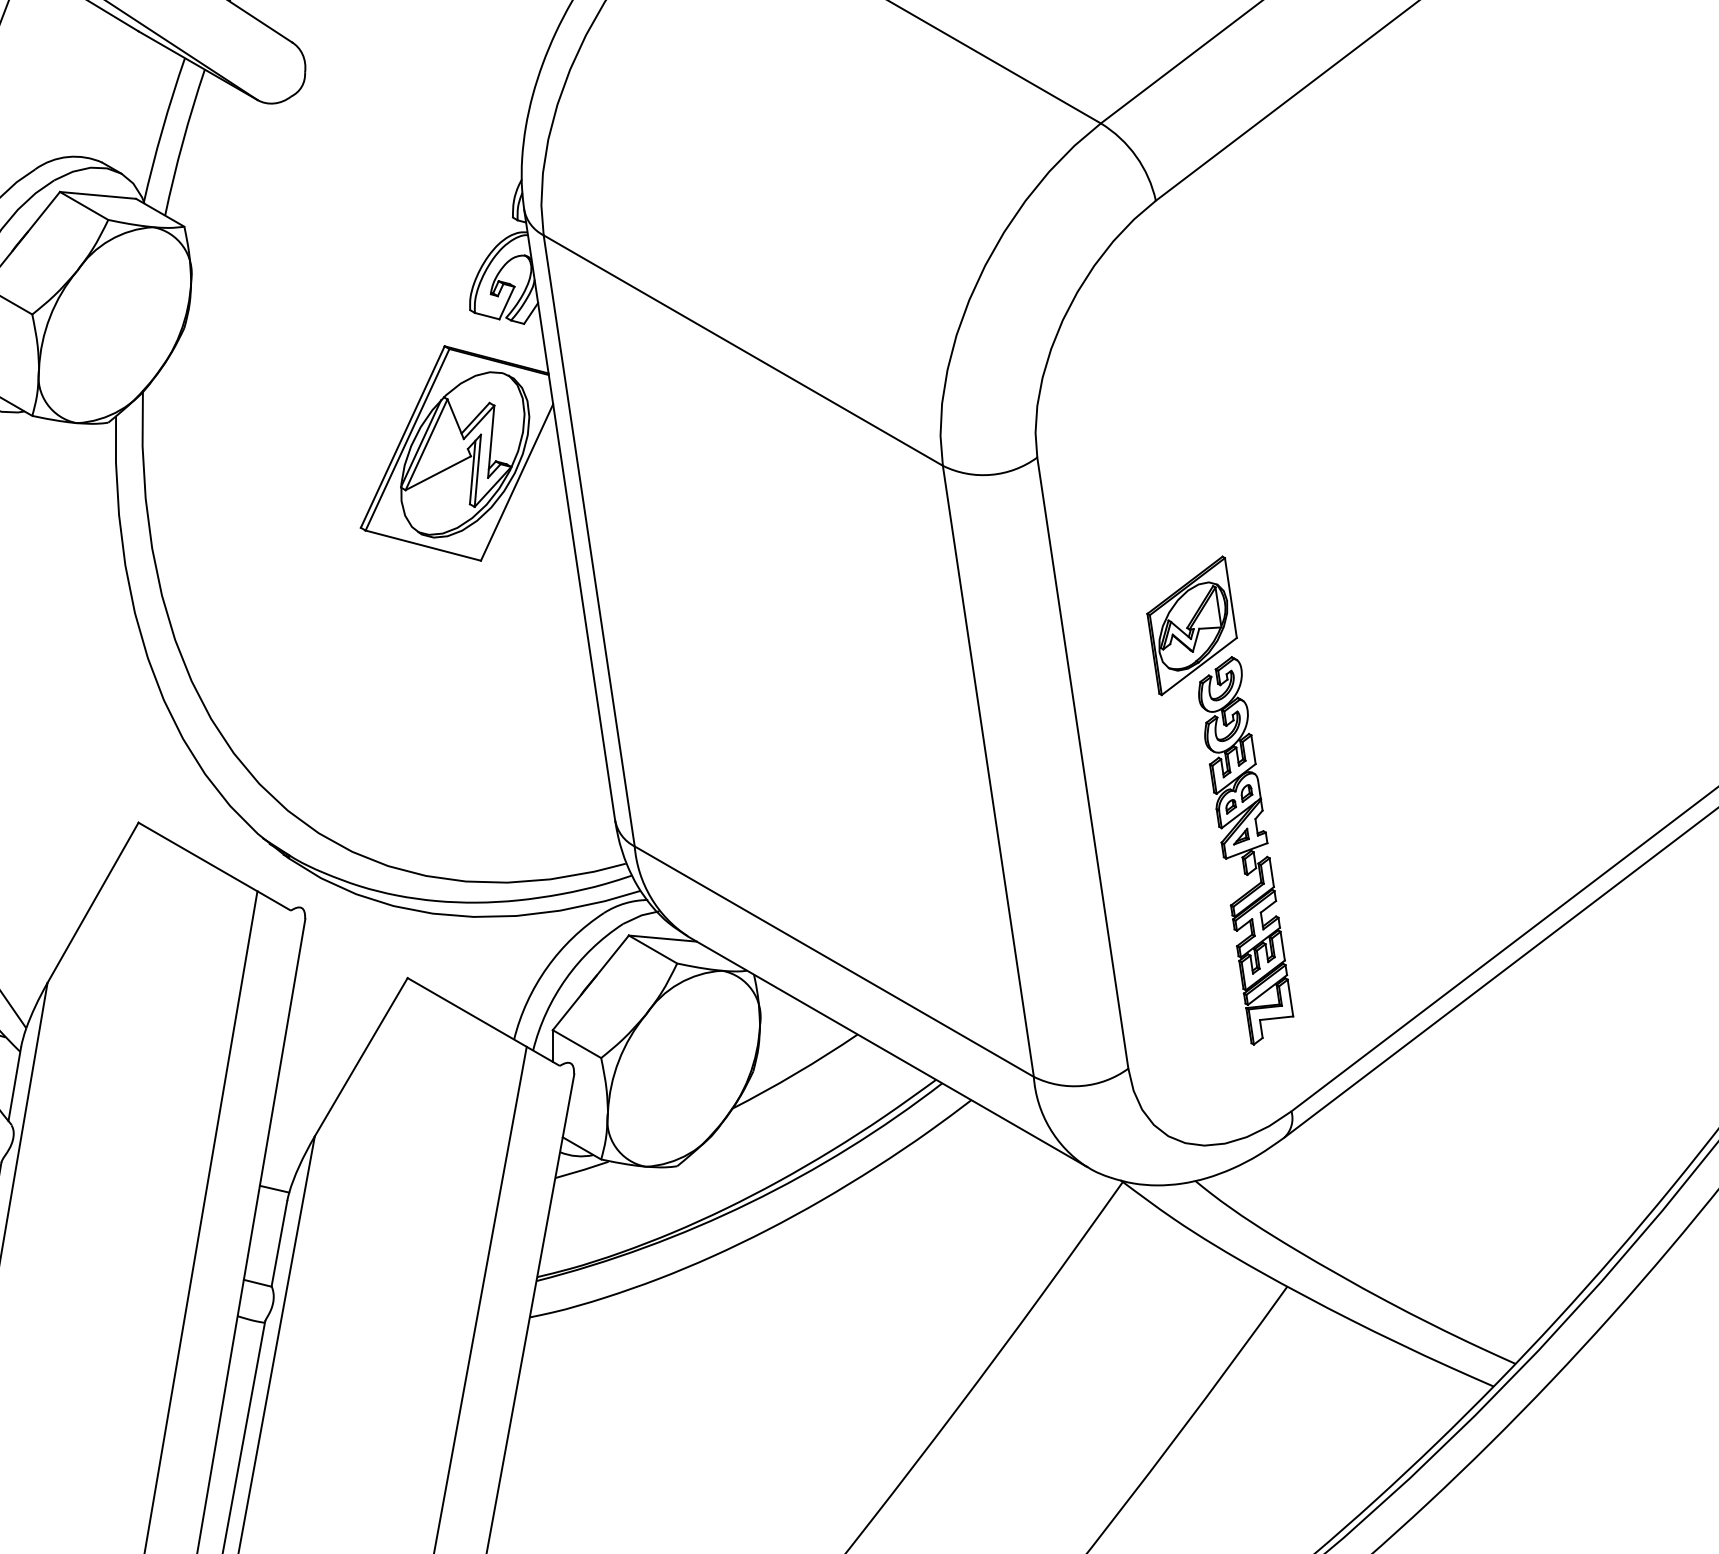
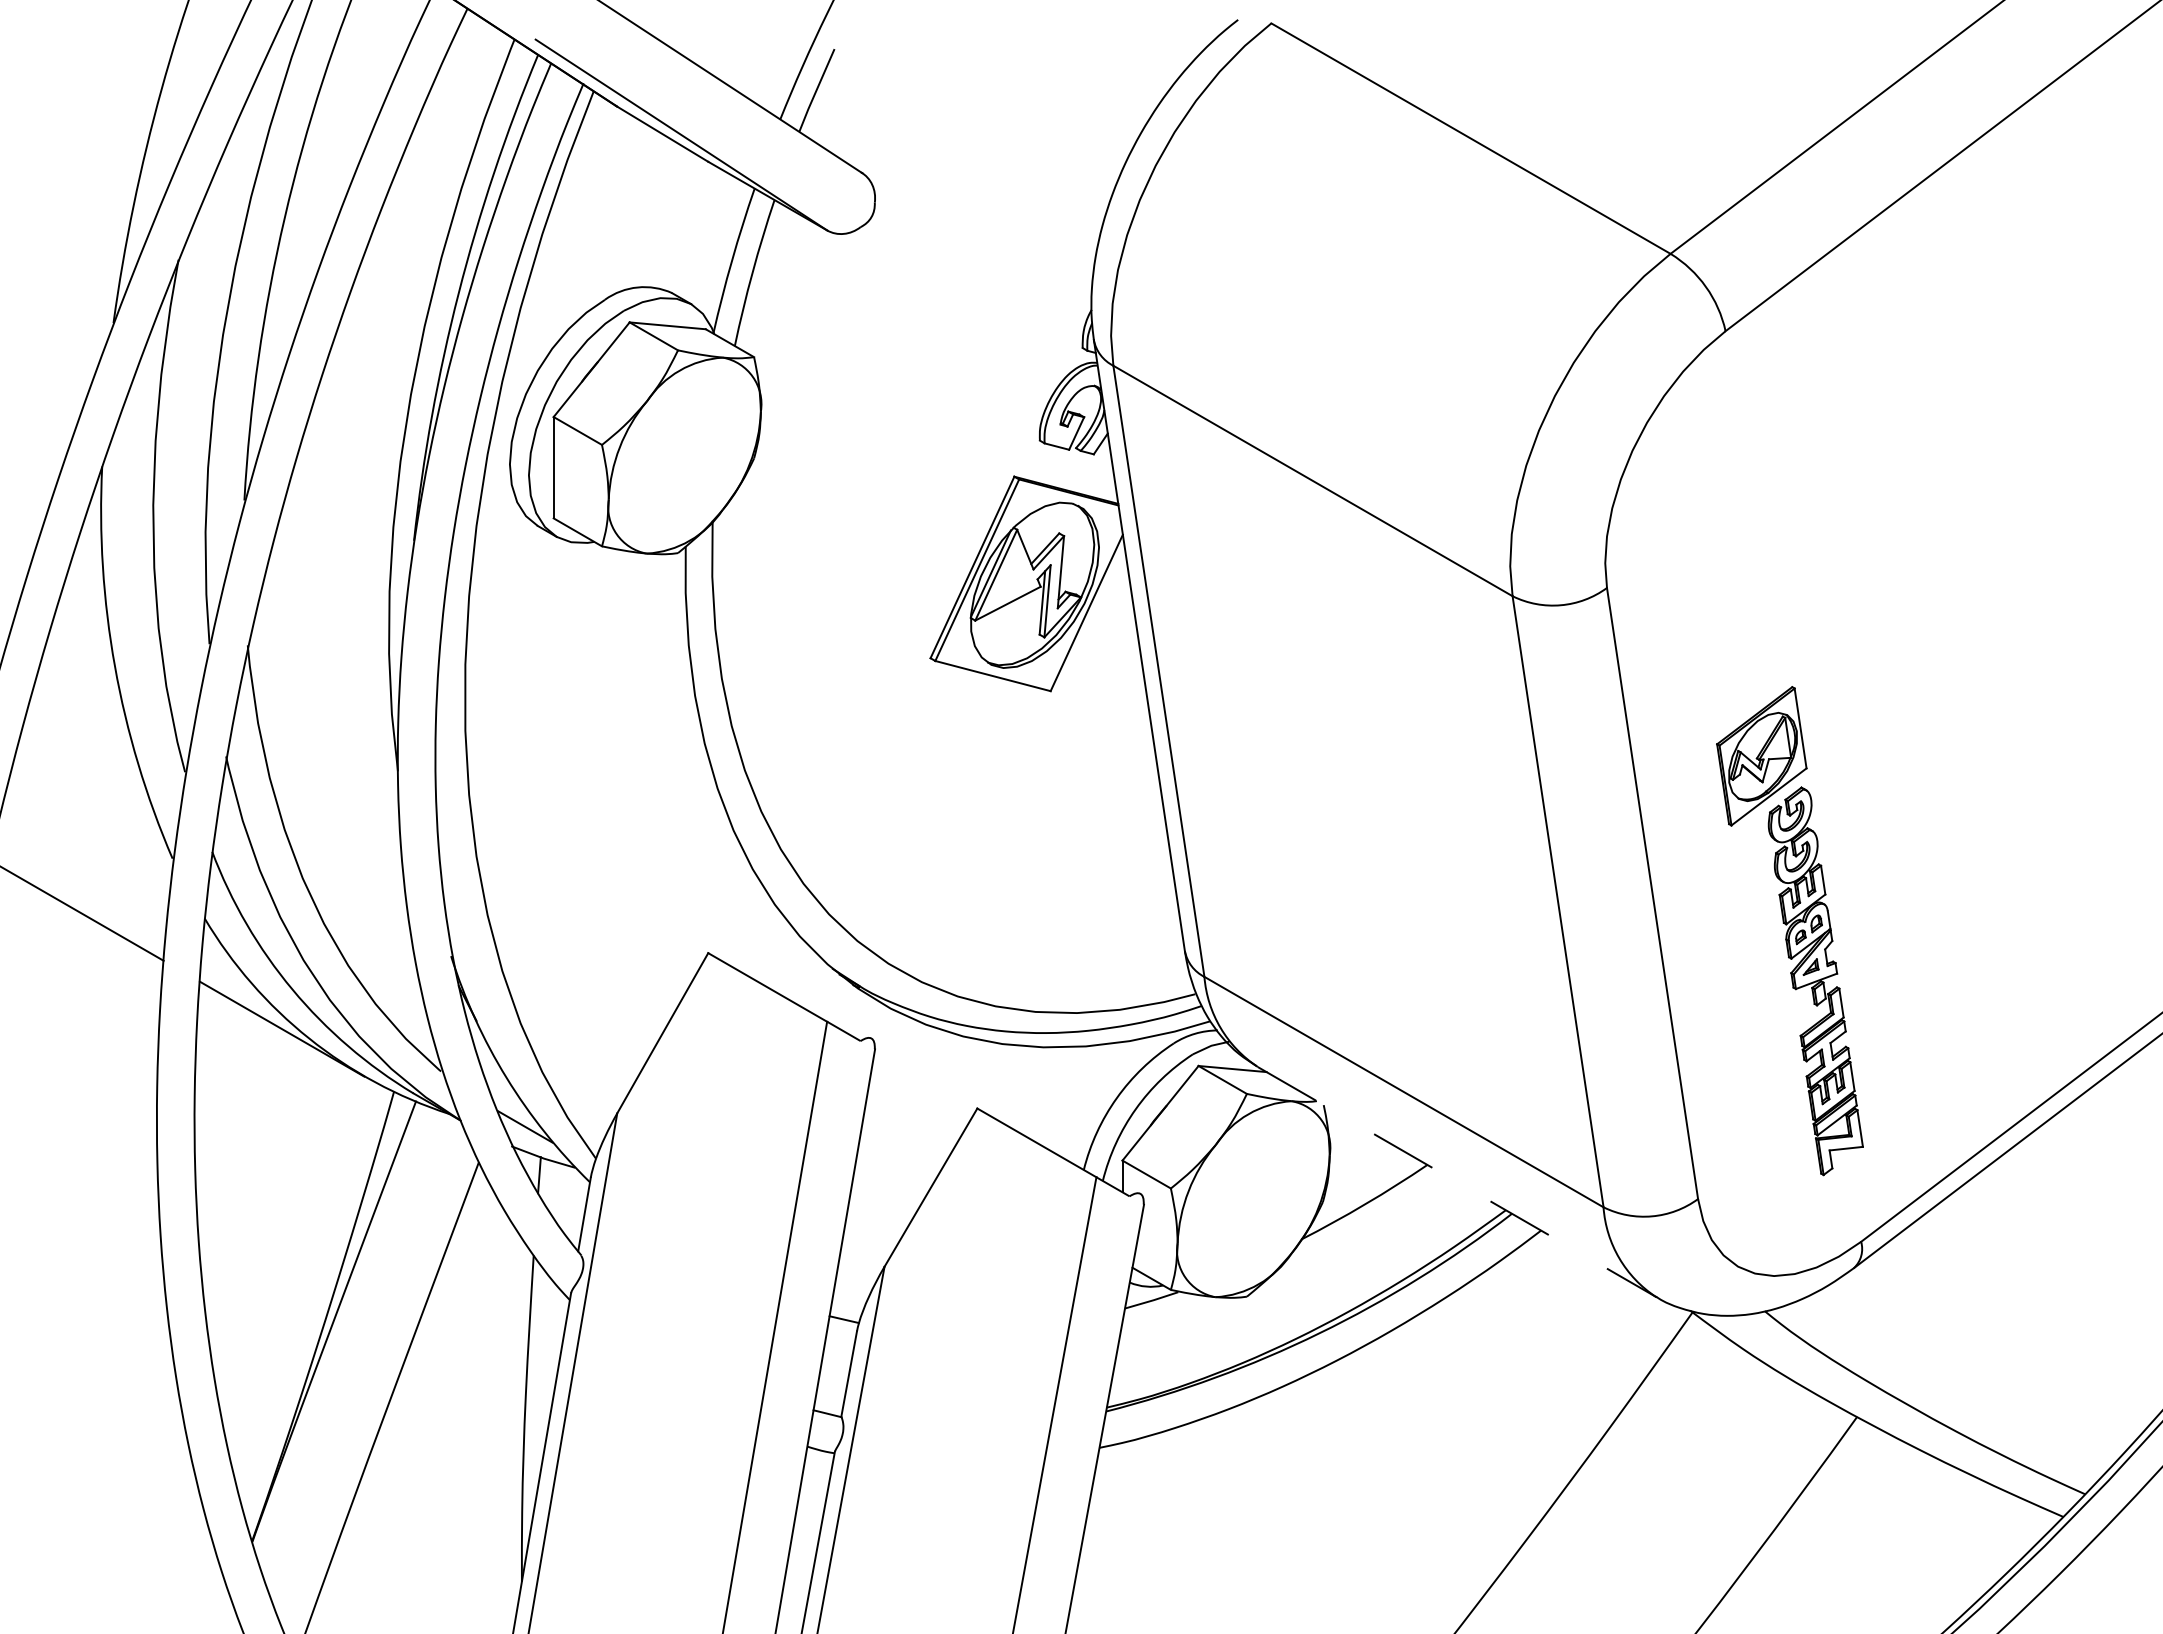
line: (887, 1052) -> (1457, 1182), solid -> dashed

